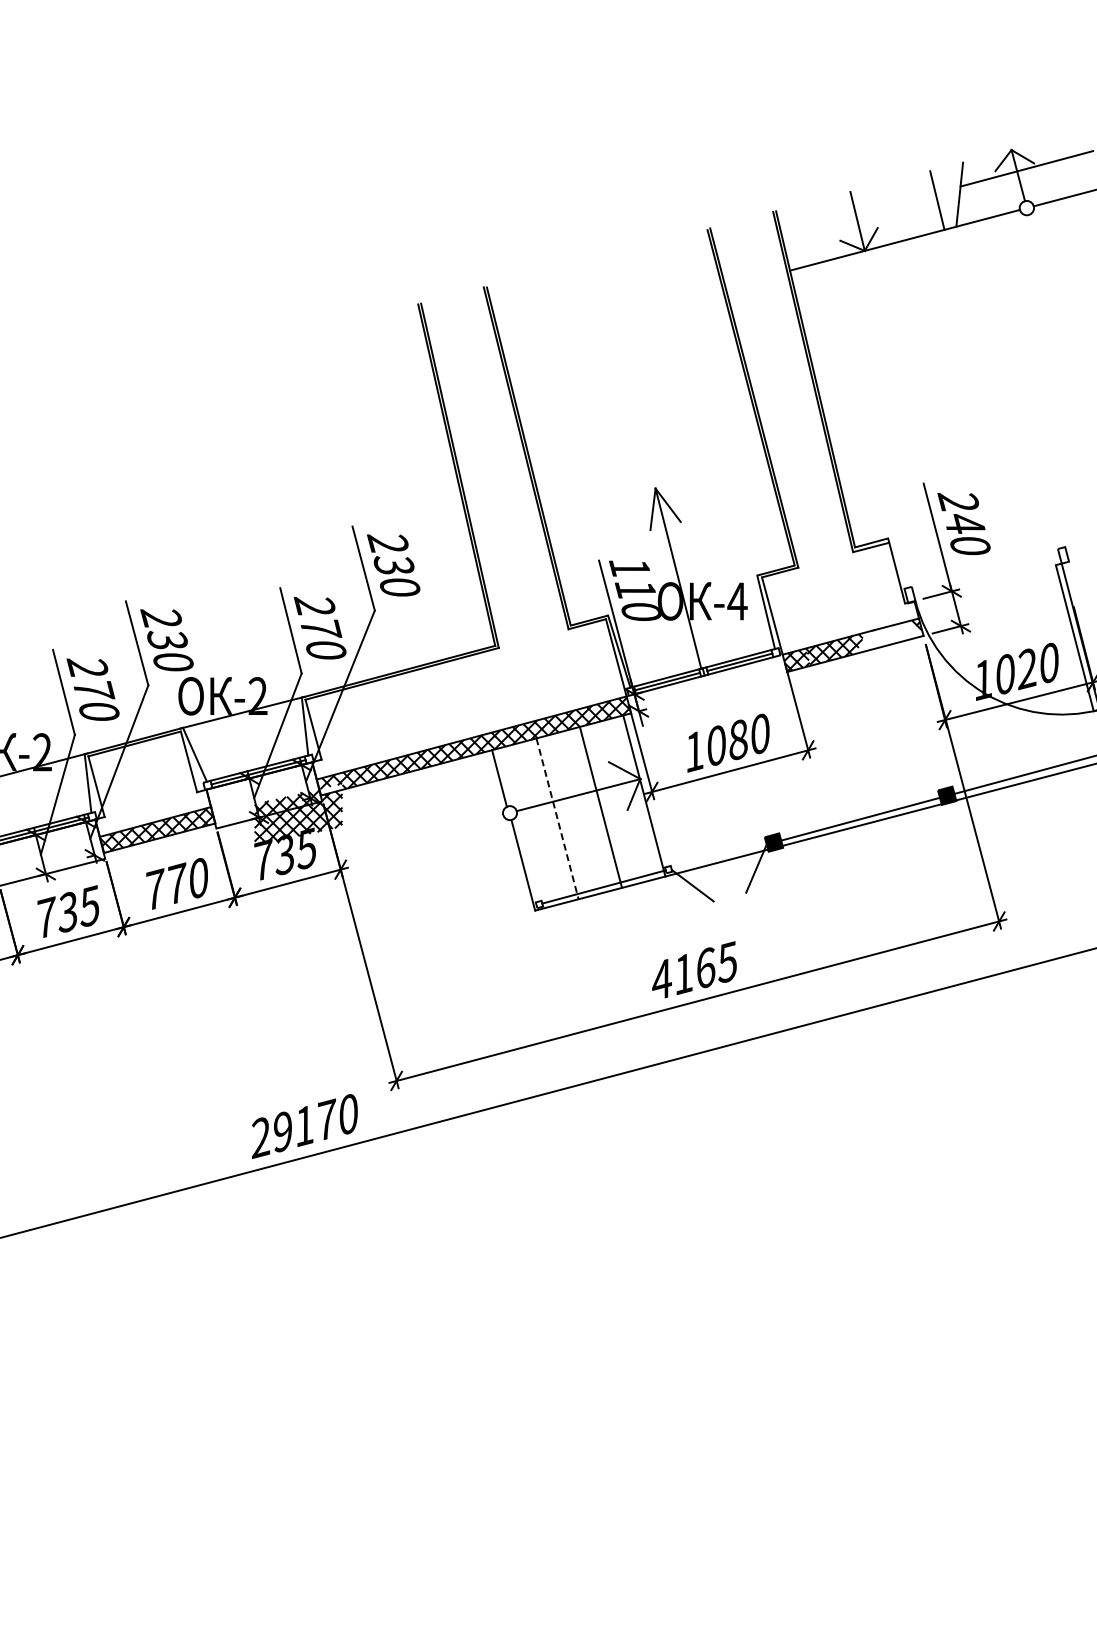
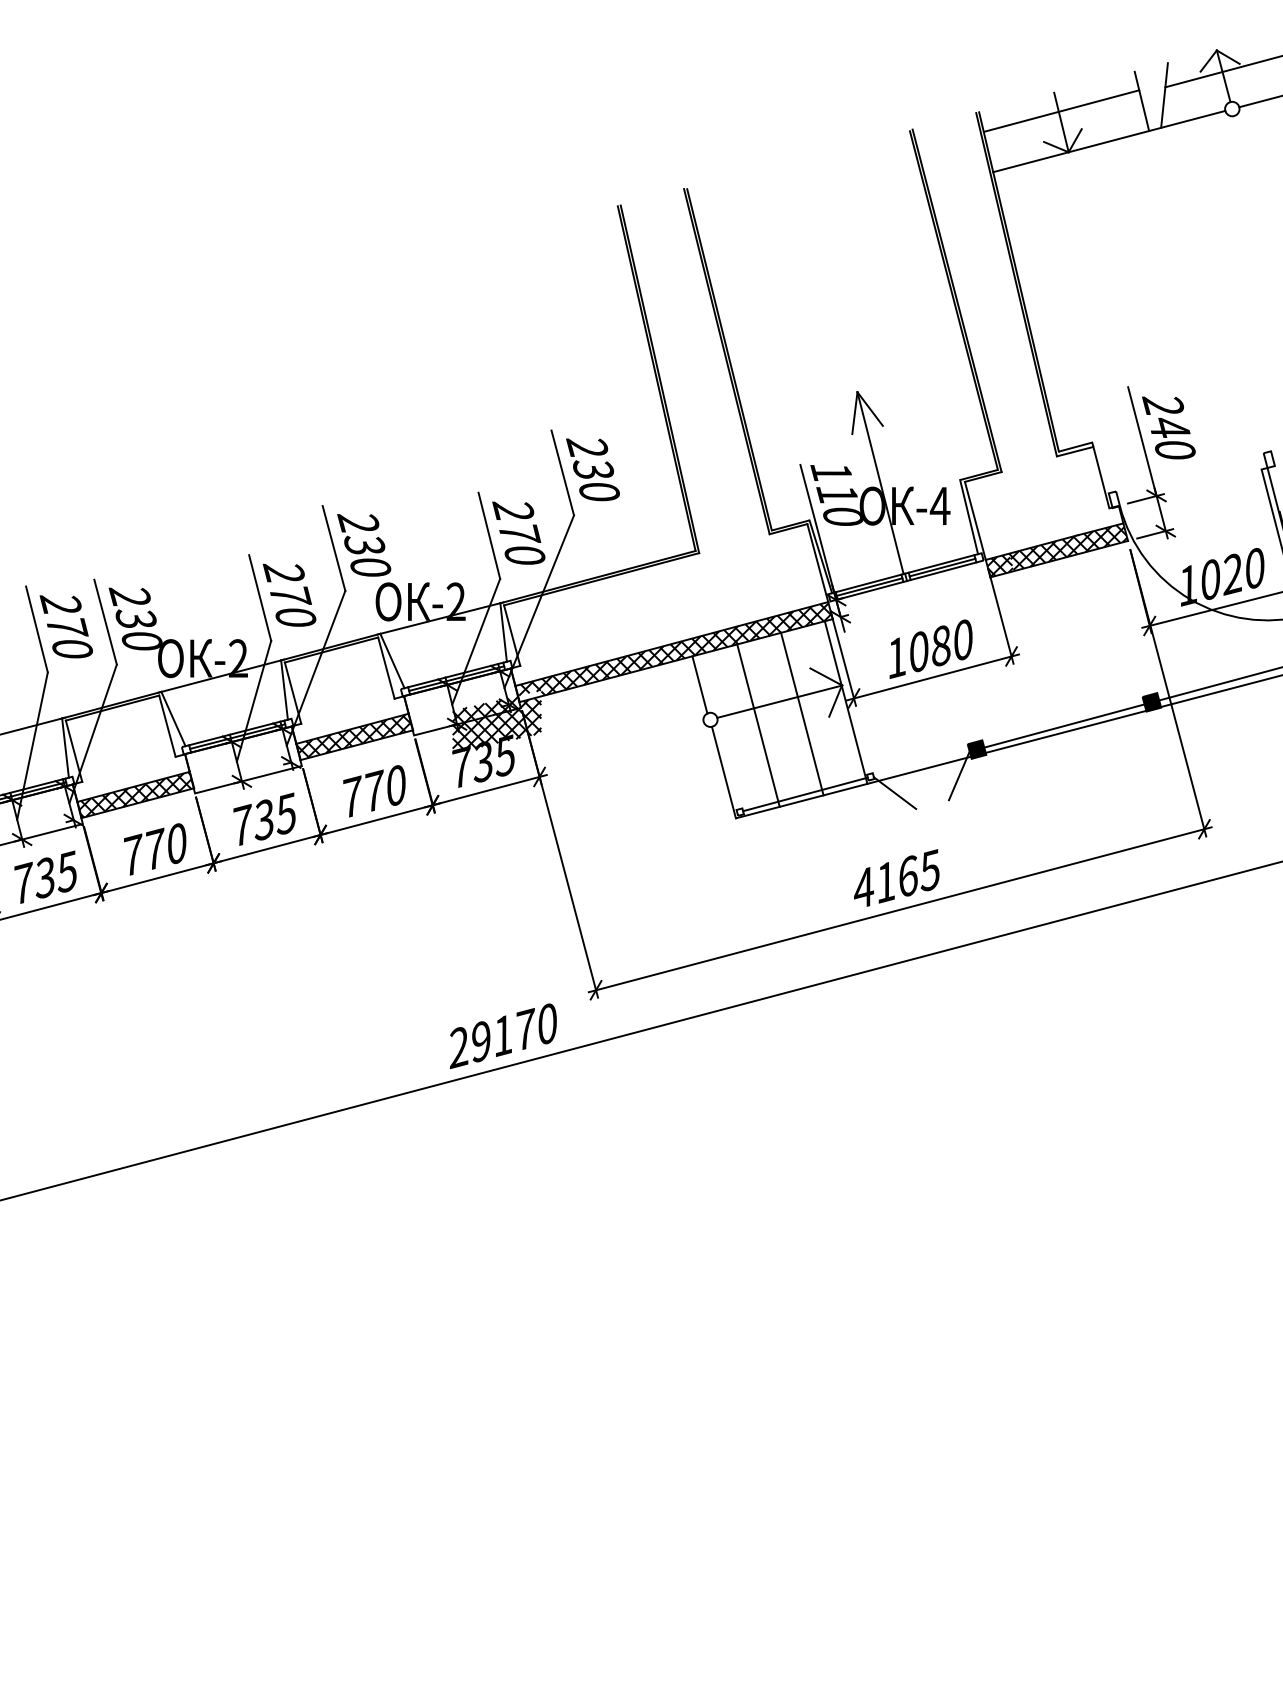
line: (857, 209) -> (1061, 110), added
hatch: (890, 636) -> (1094, 541), added
line: (557, 818) -> (758, 725), dashed -> solid

